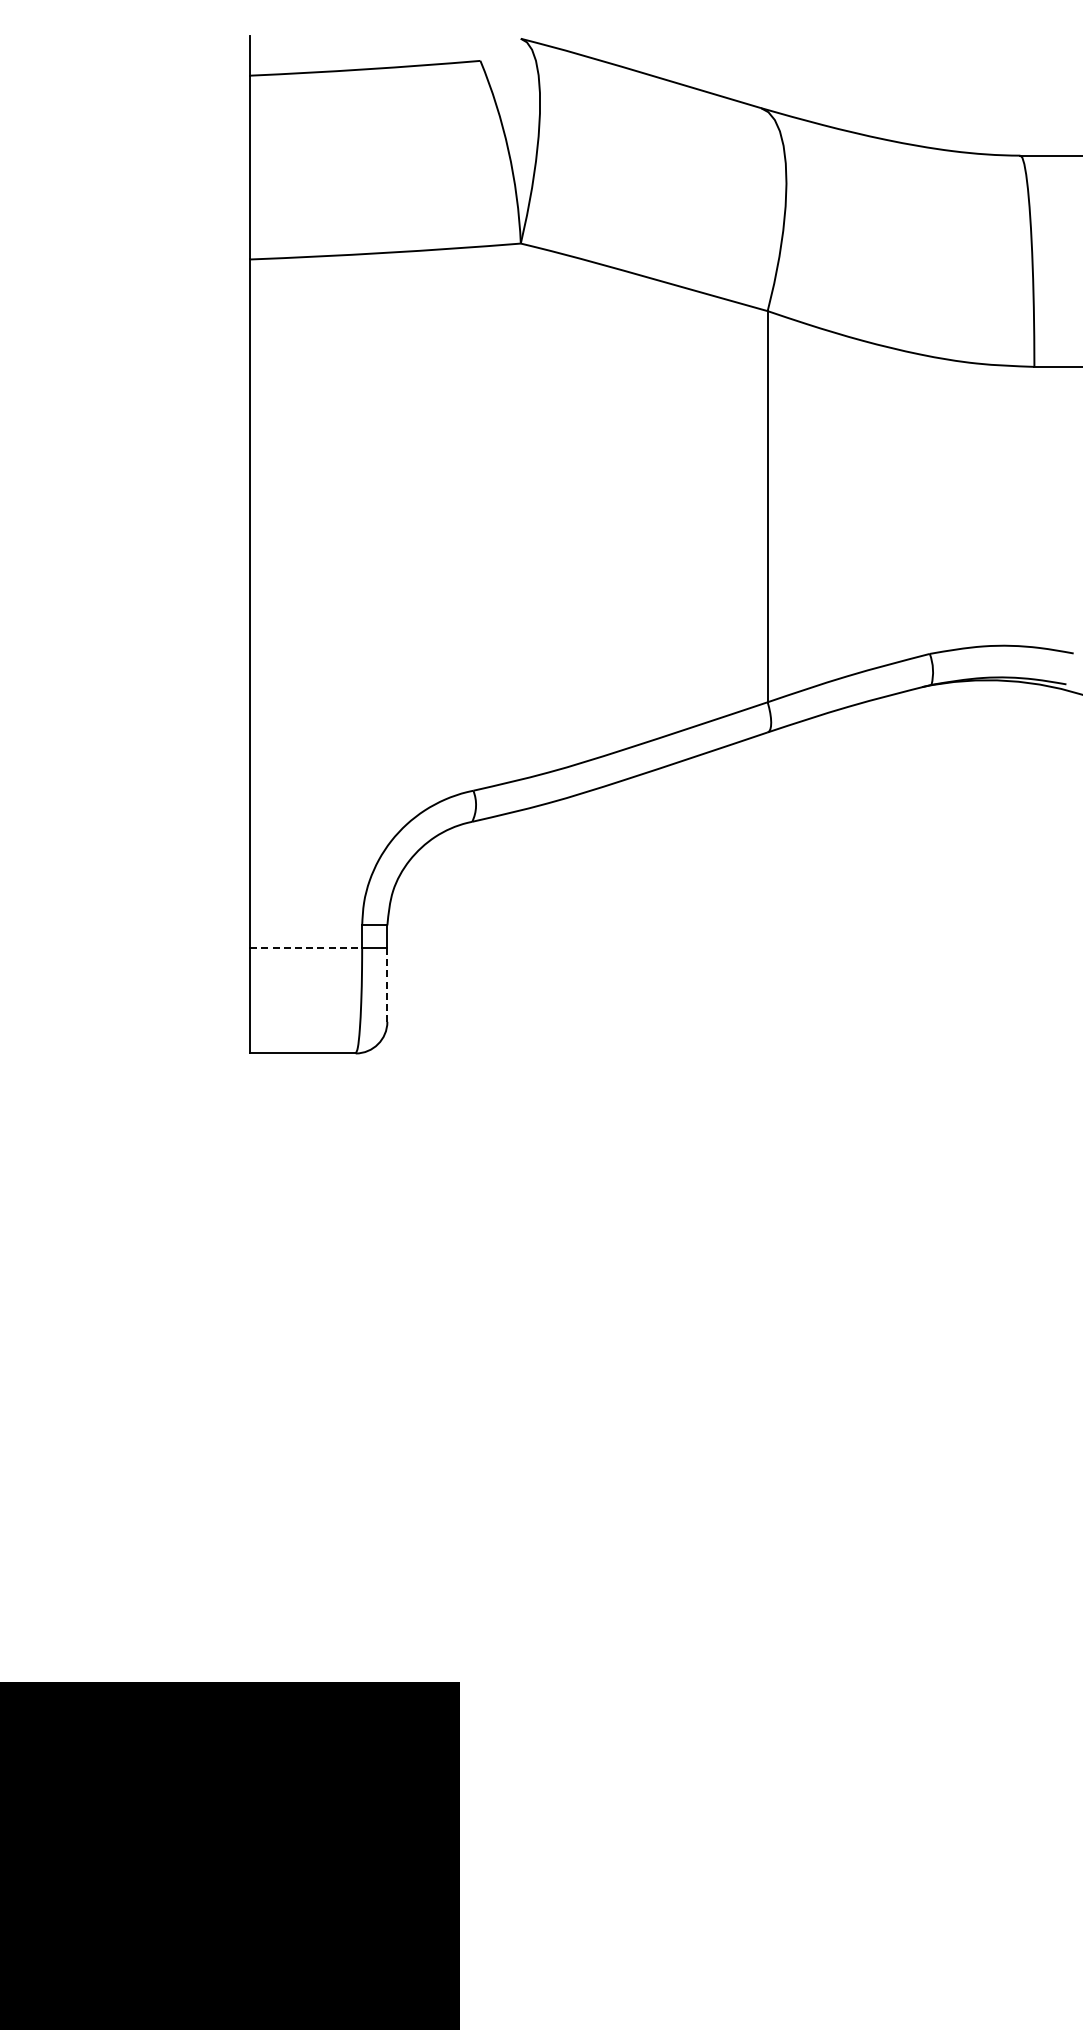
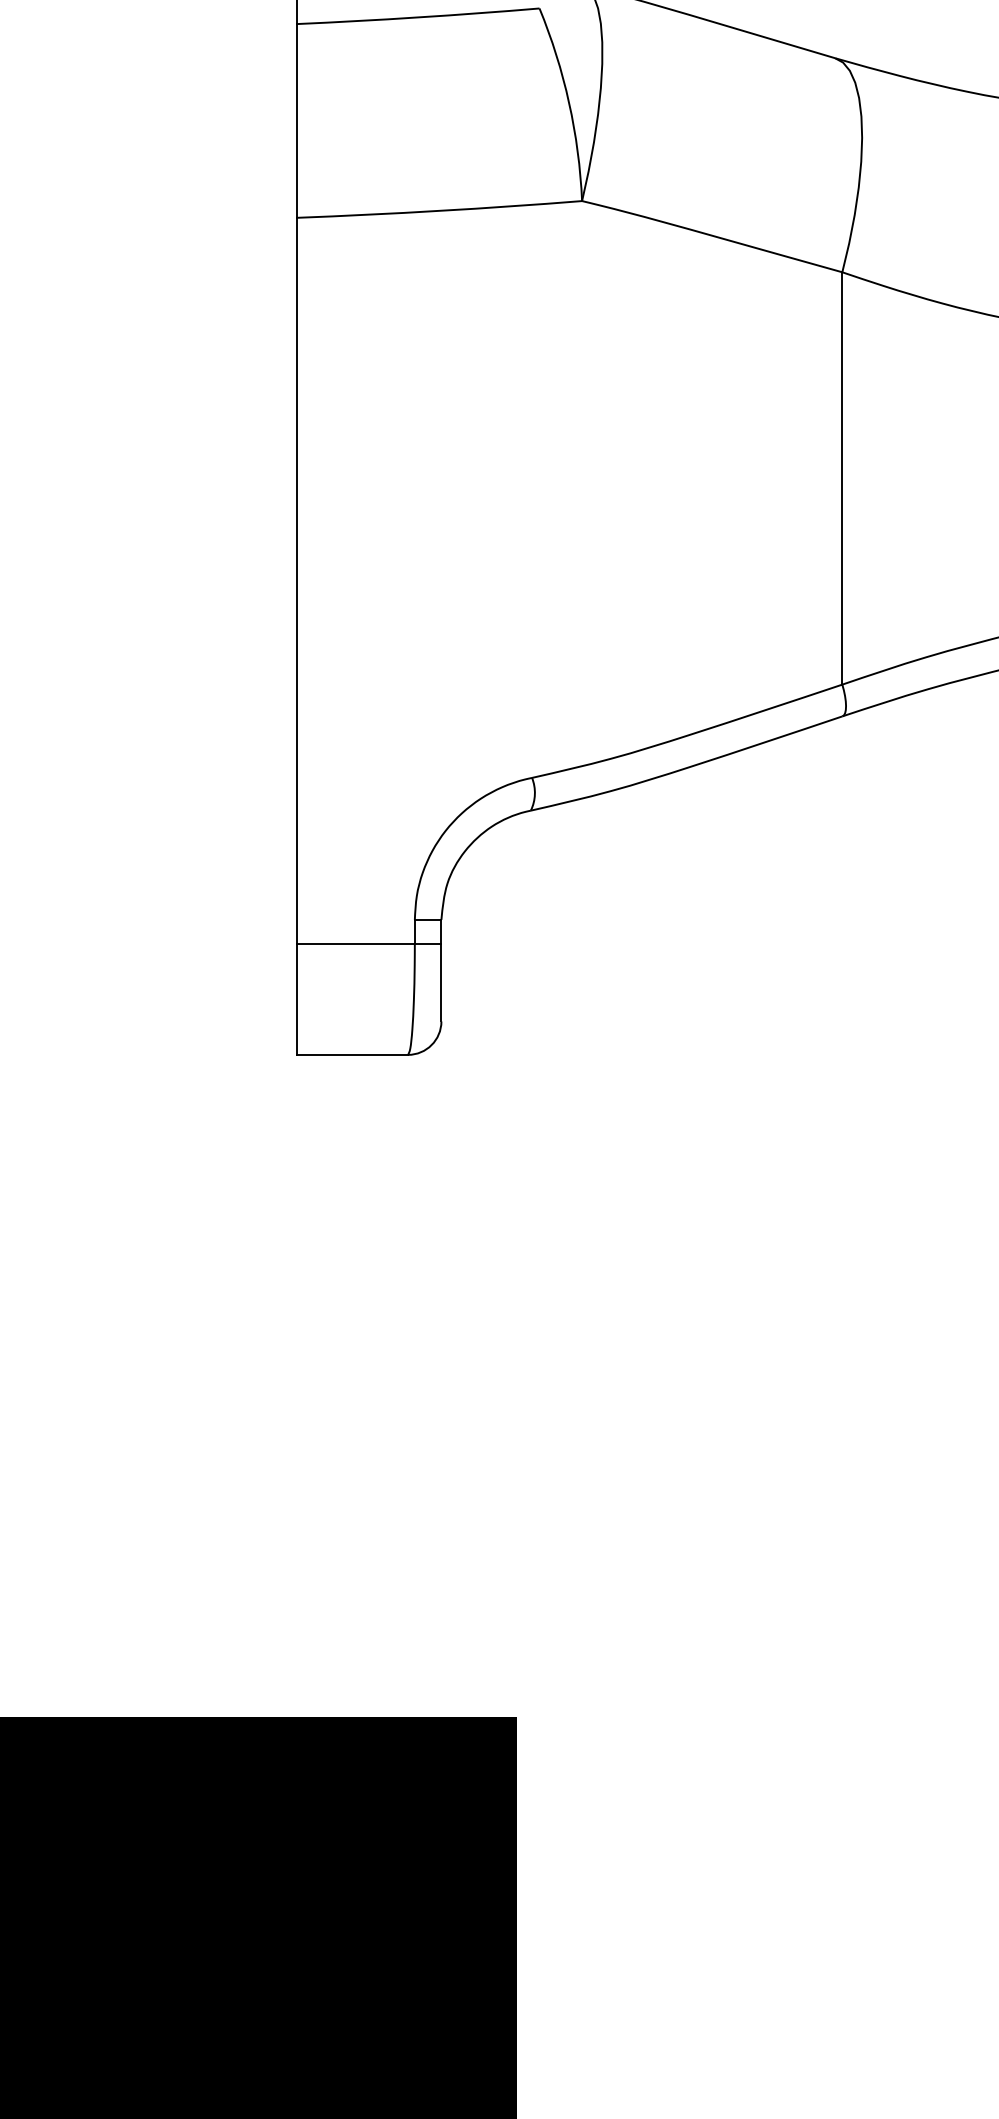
line: (306, 947) -> (356, 943), dashed -> solid
line: (387, 984) -> (441, 982), dashed -> solid

